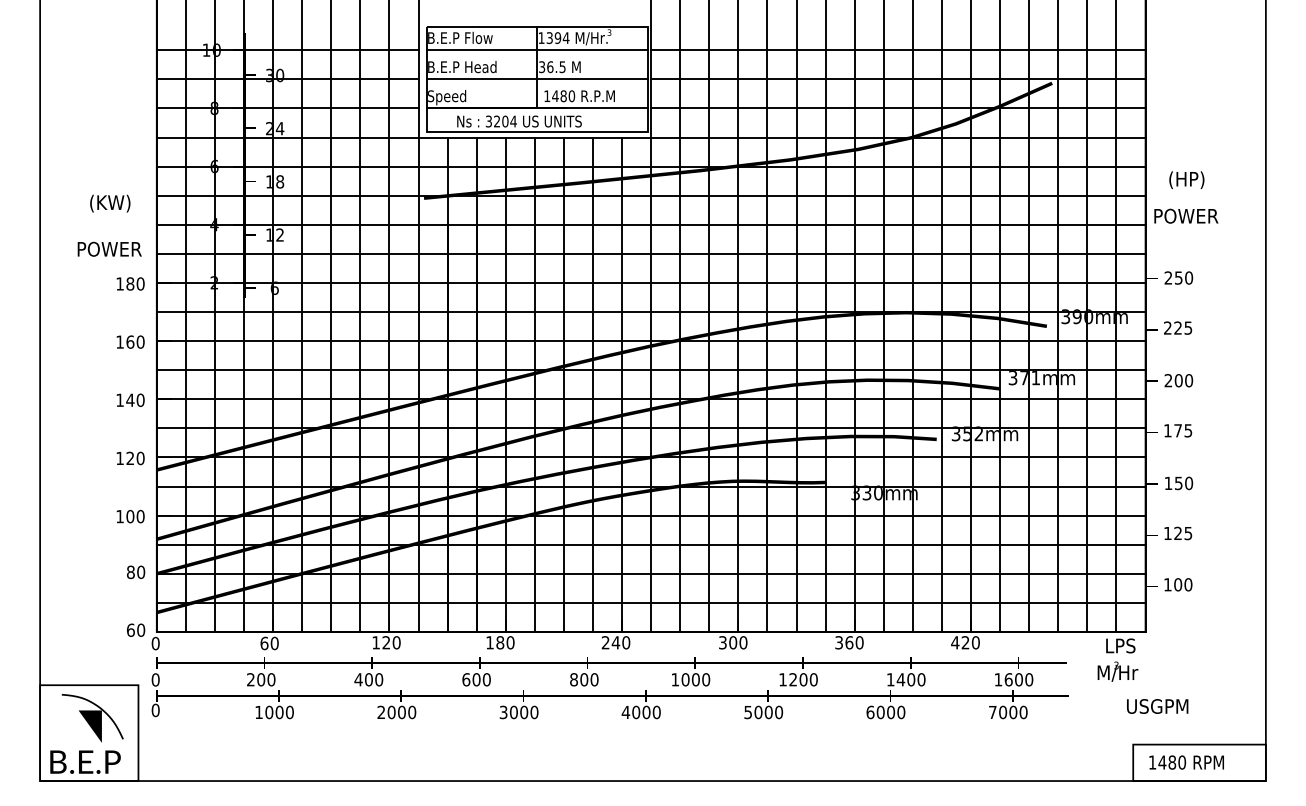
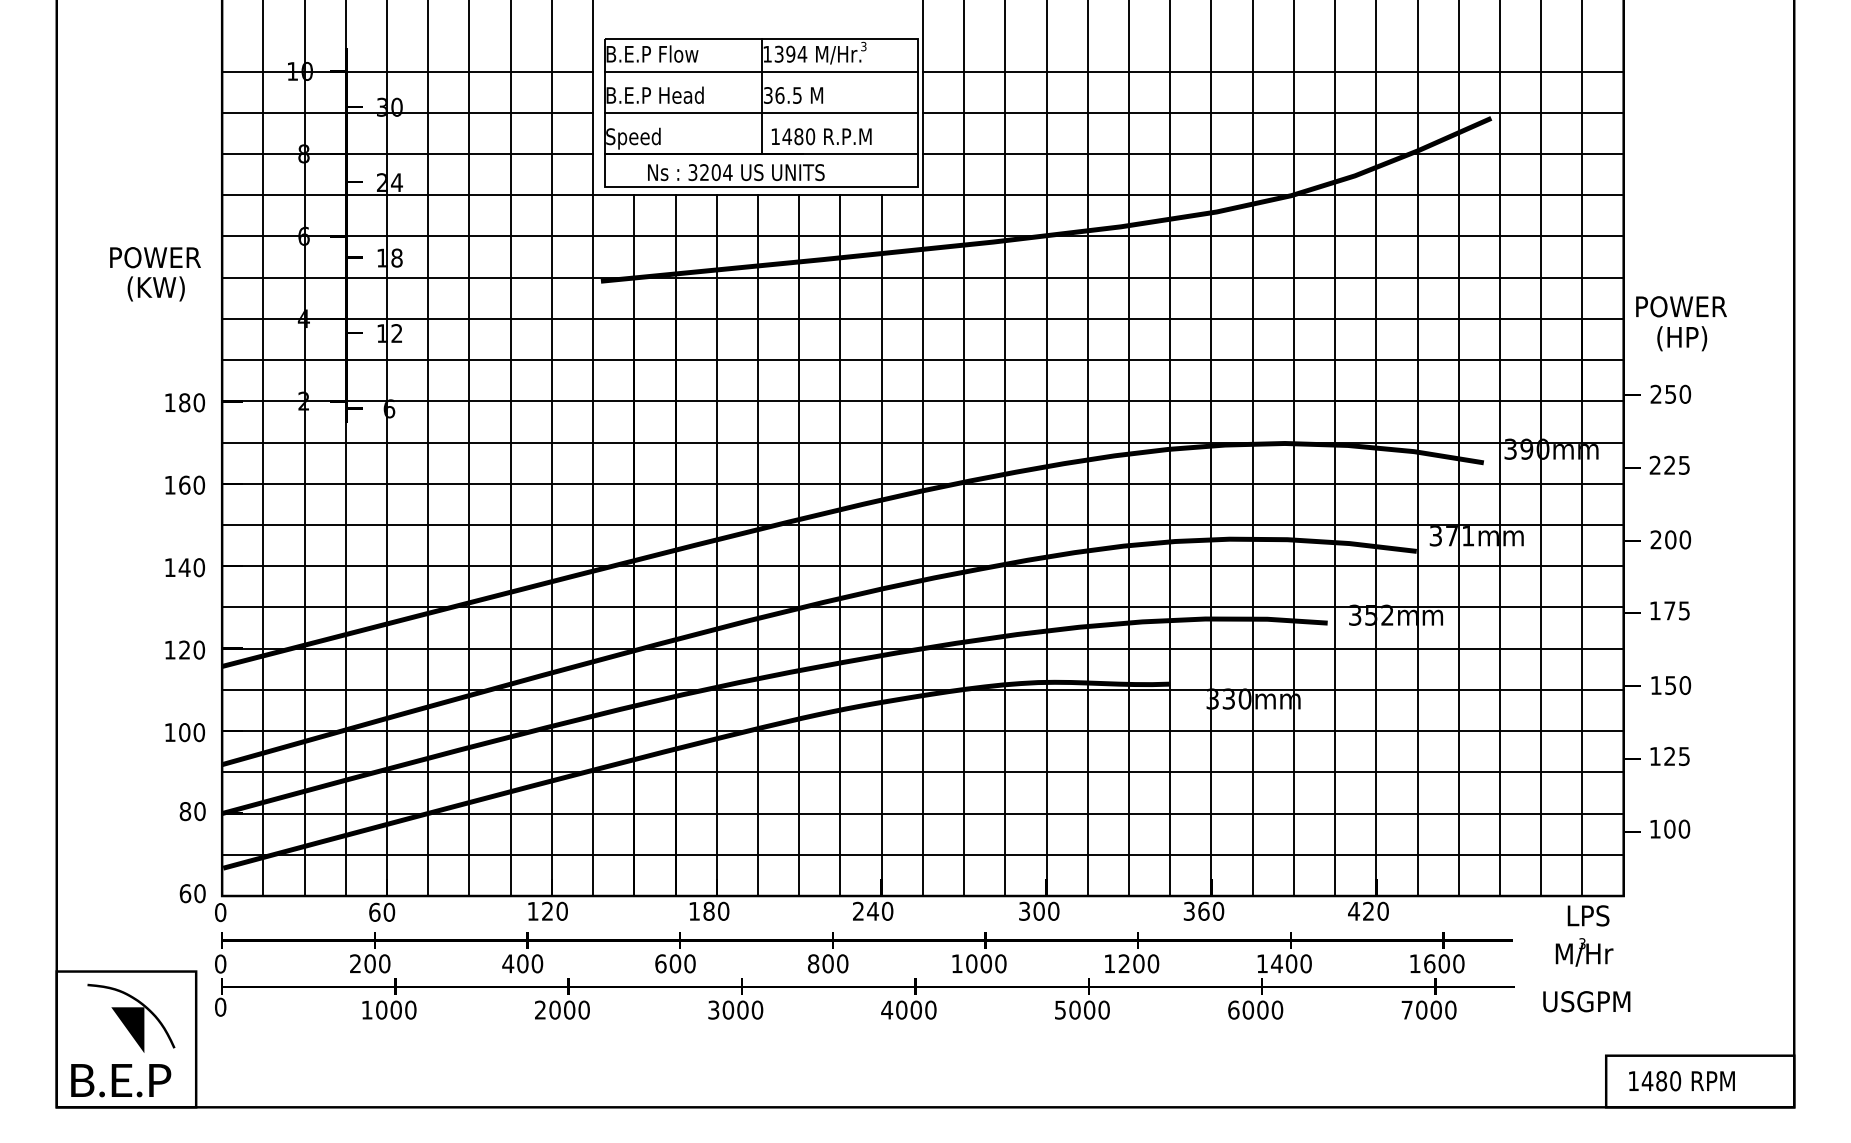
text: (1187, 180) -> (1682, 338), moved
text: (109, 249) -> (155, 257), moved
text: (1157, 706) -> (1586, 1001), moved

